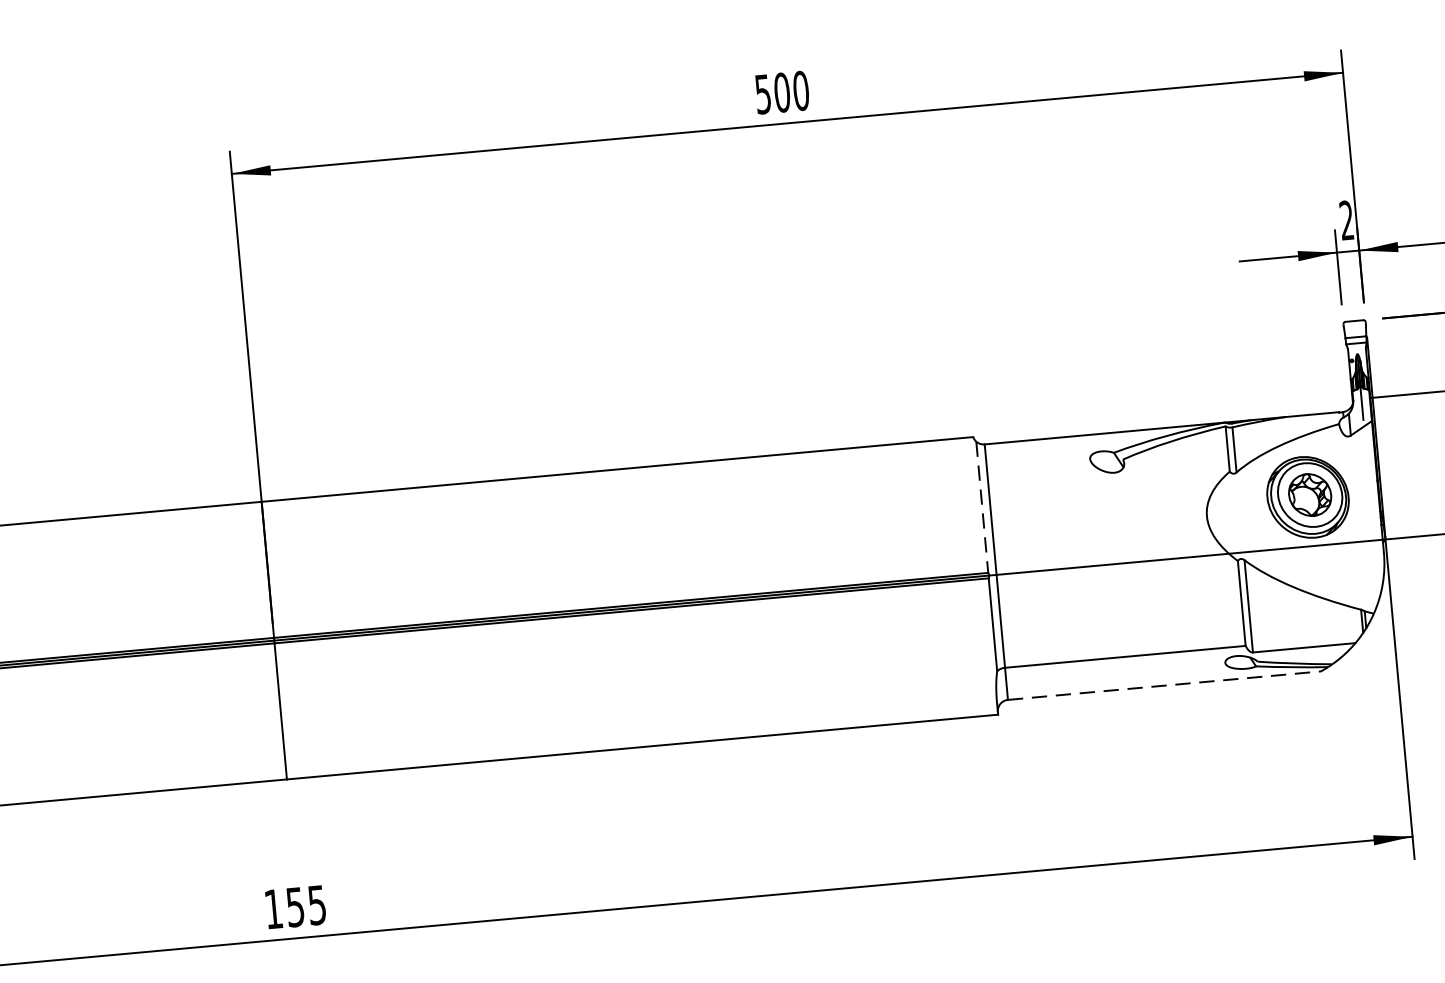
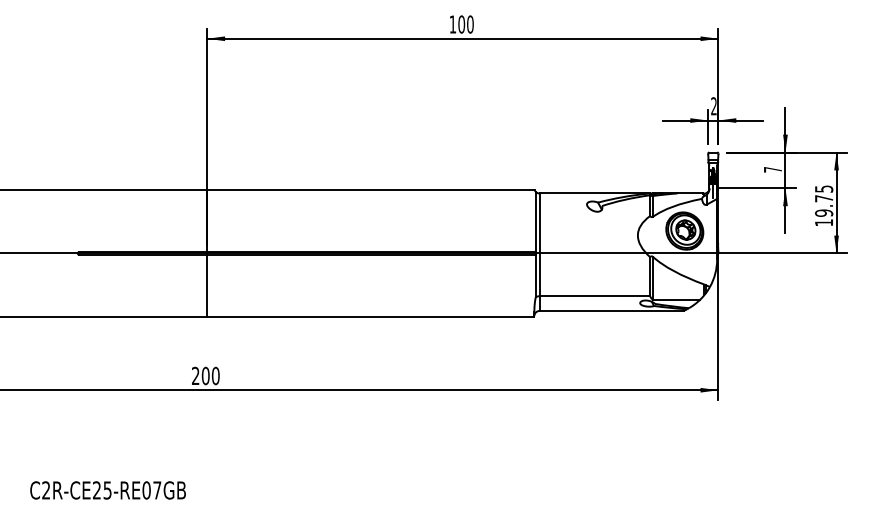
text: (762, 94) -> (452, 24), 500 -> 100
line: (981, 508) -> (535, 222), dashed -> solid
line: (1166, 686) -> (612, 311), dashed -> solid
text: (294, 906) -> (205, 375), 155 -> 200

